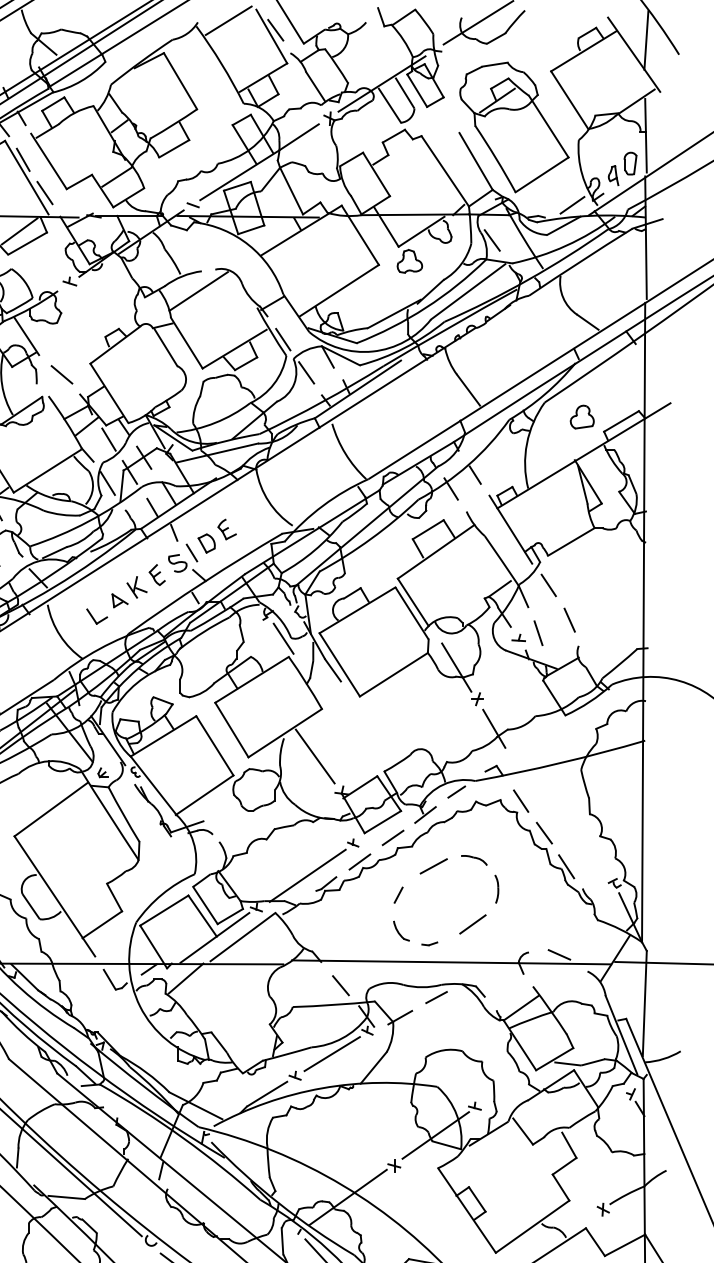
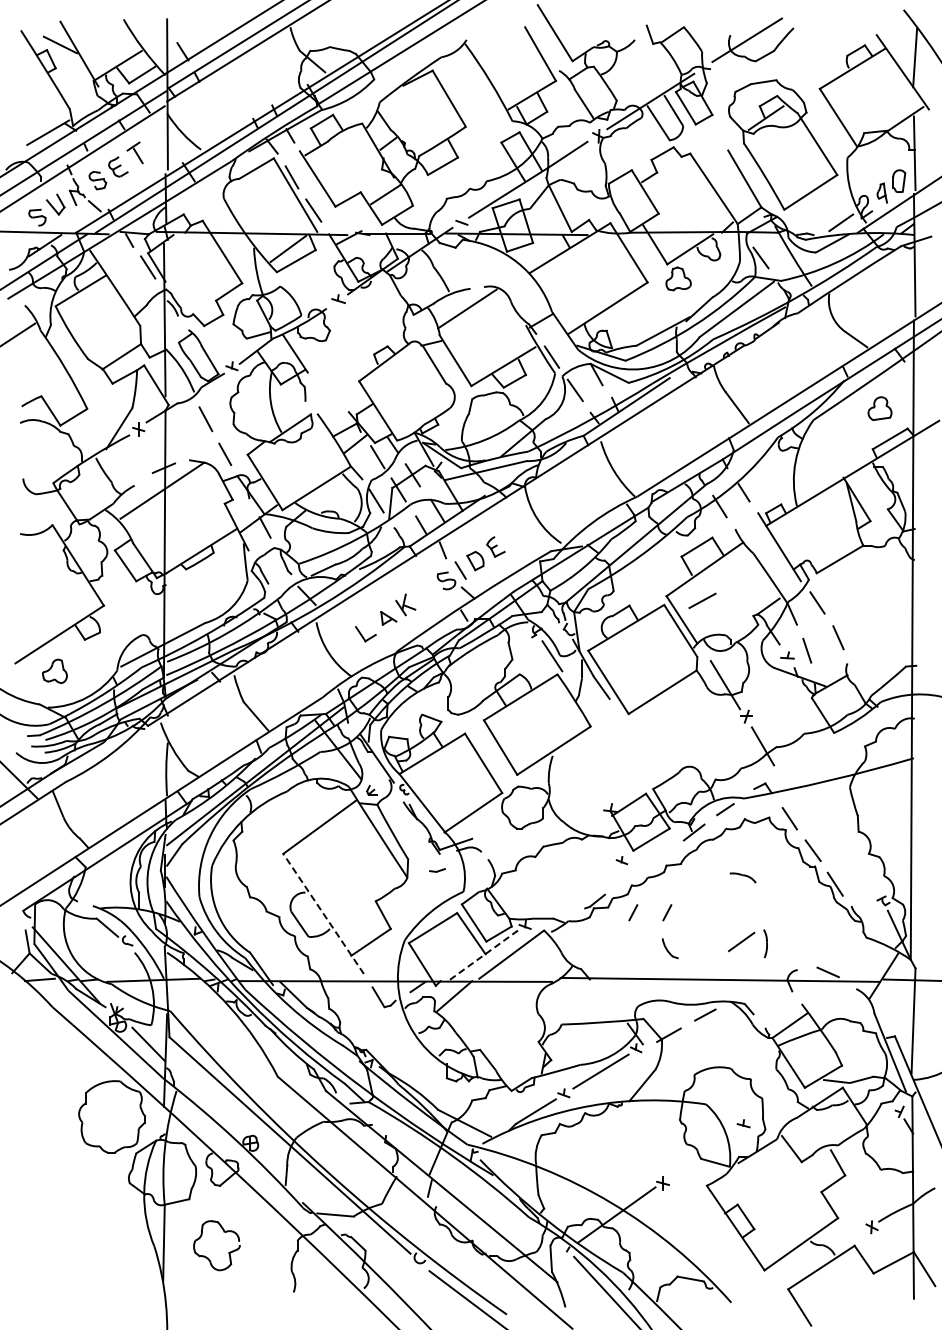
line: (228, 20) -> (497, 38), removed
line: (275, 29) -> (544, 47), removed
line: (61, 374) -> (330, 392), removed
part: (581, 416) -> (879, 408), moved
part: (156, 574) -> (425, 592), removed
line: (314, 755) -> (583, 773), removed
line: (392, 837) -> (661, 855), removed
line: (359, 861) -> (628, 879), removed
line: (433, 865) -> (702, 600), moved
line: (307, 875) -> (576, 893), removed
part: (496, 888) -> (765, 943), moved
line: (364, 894) -> (633, 912), added
line: (54, 895) -> (323, 913), solid -> dashed
line: (214, 937) -> (483, 955), solid -> dashed
part: (429, 943) -> (437, 870), moved
line: (340, 984) -> (609, 1002), removed
line: (435, 1134) -> (704, 1152), removed

